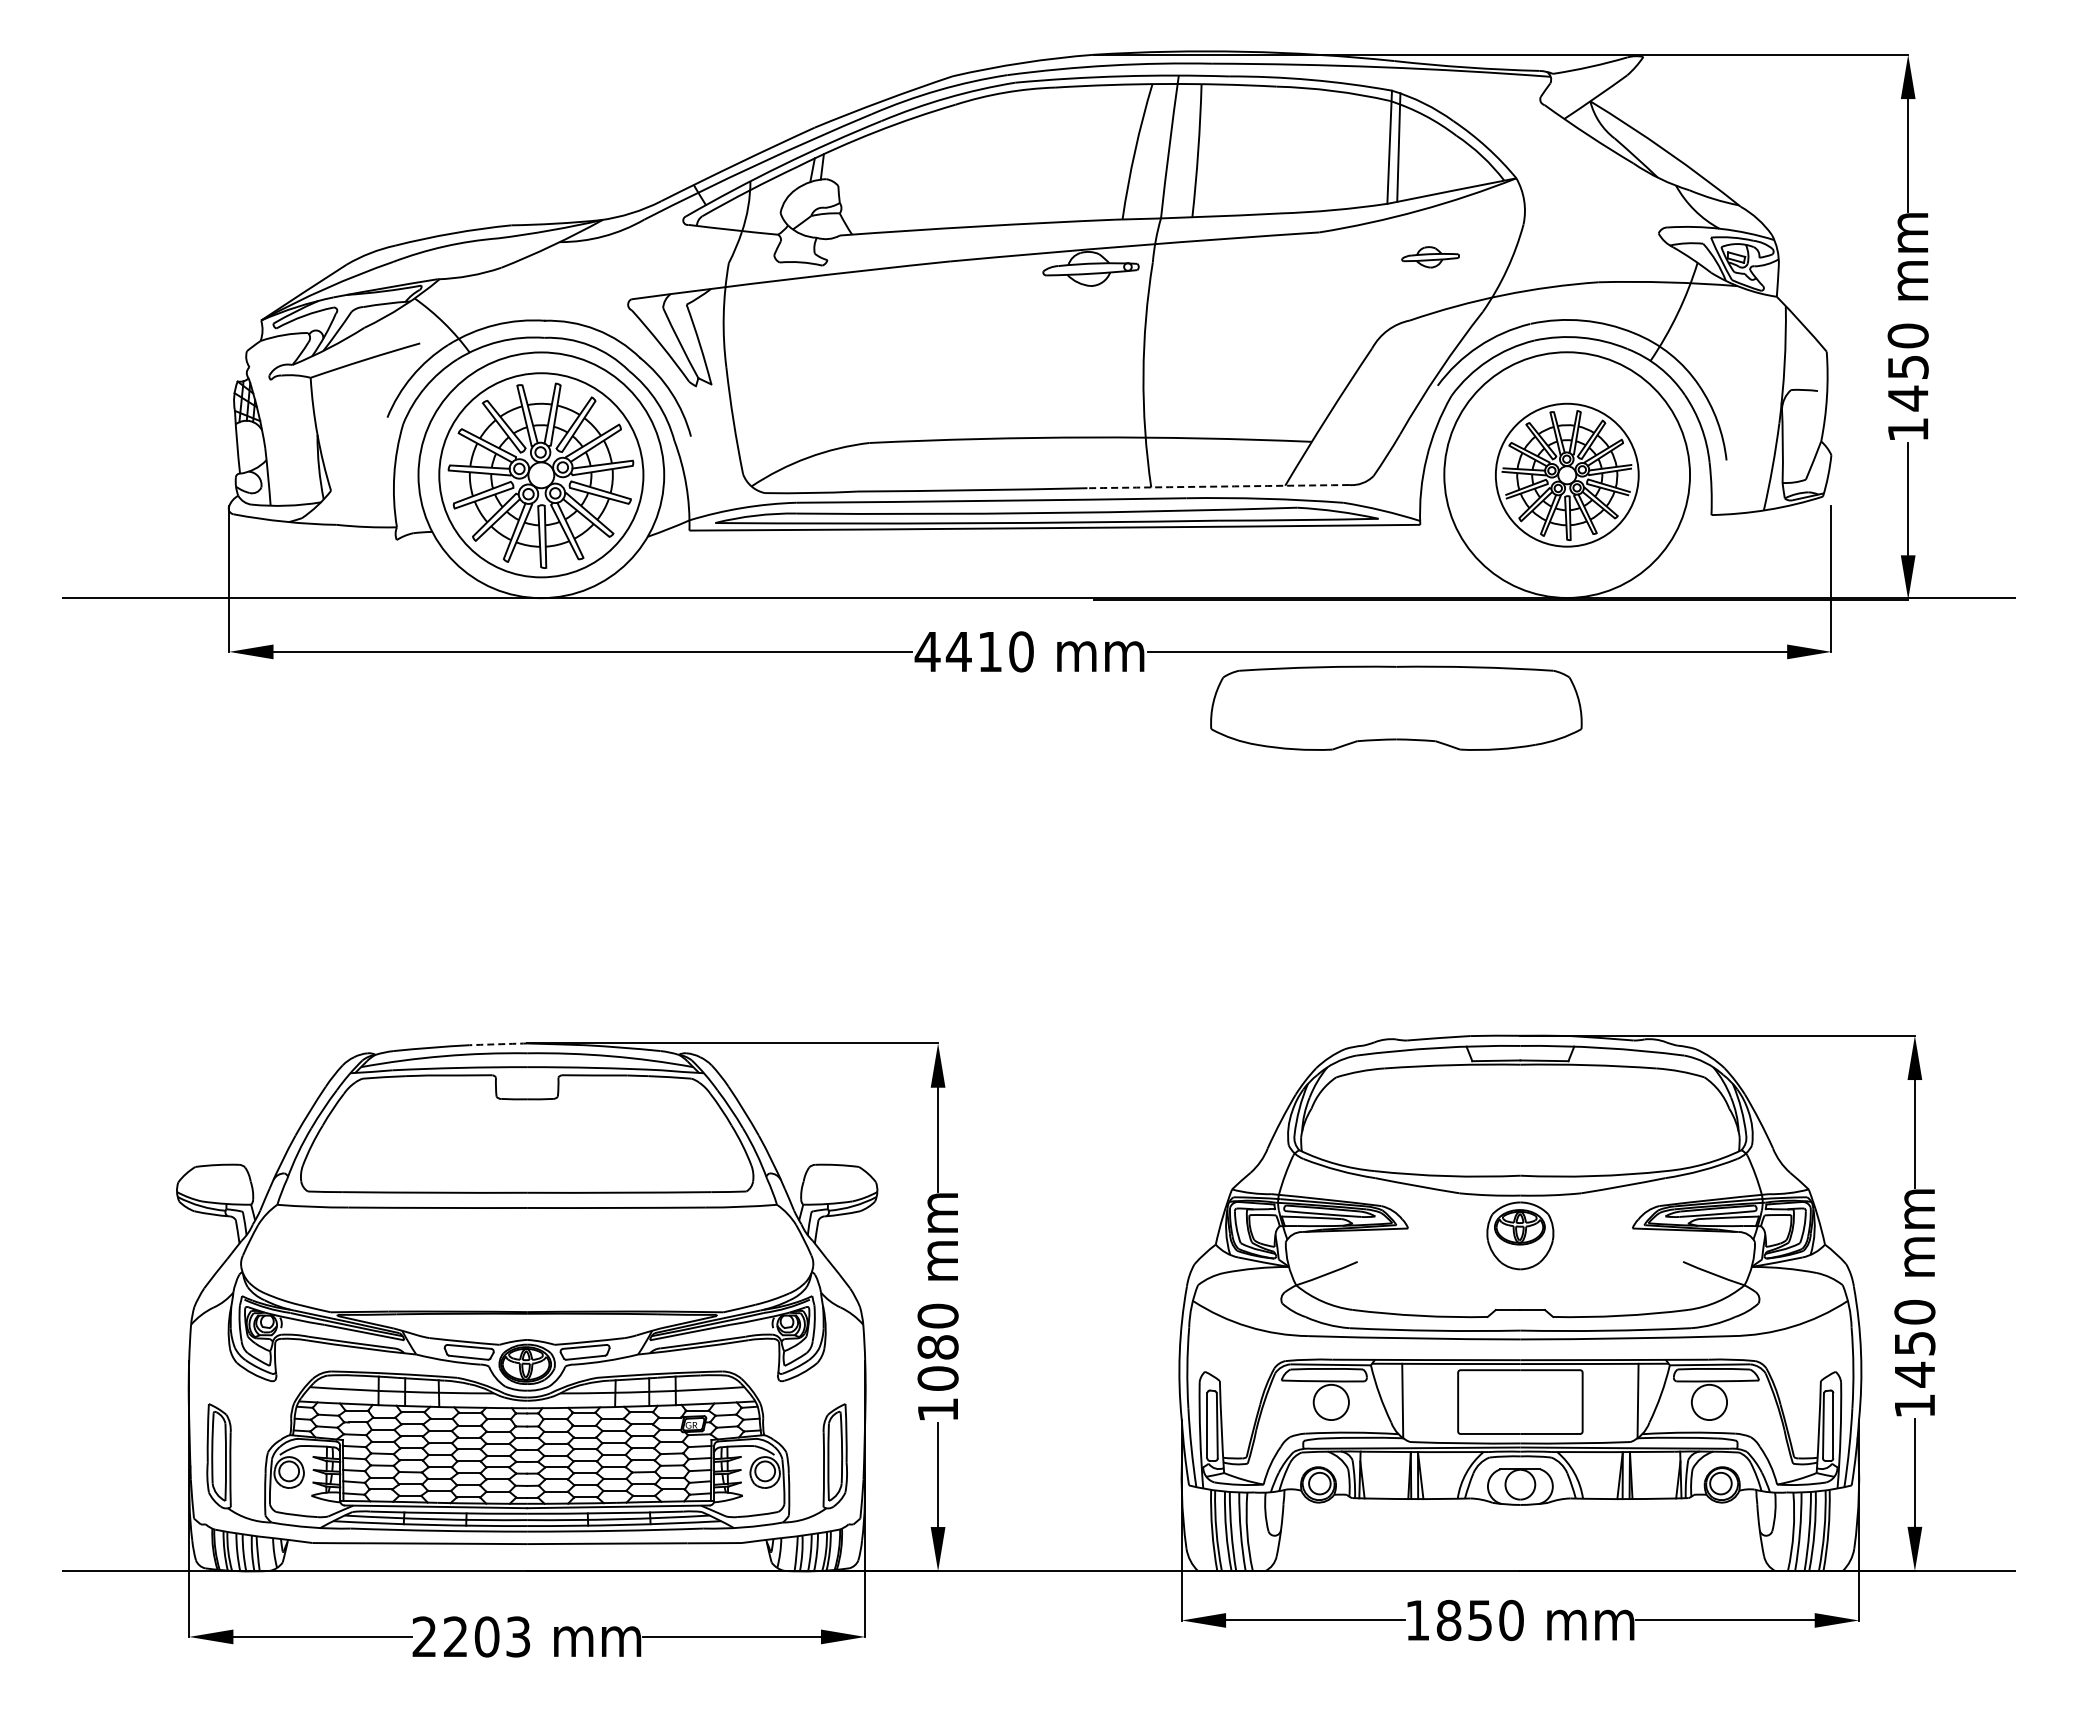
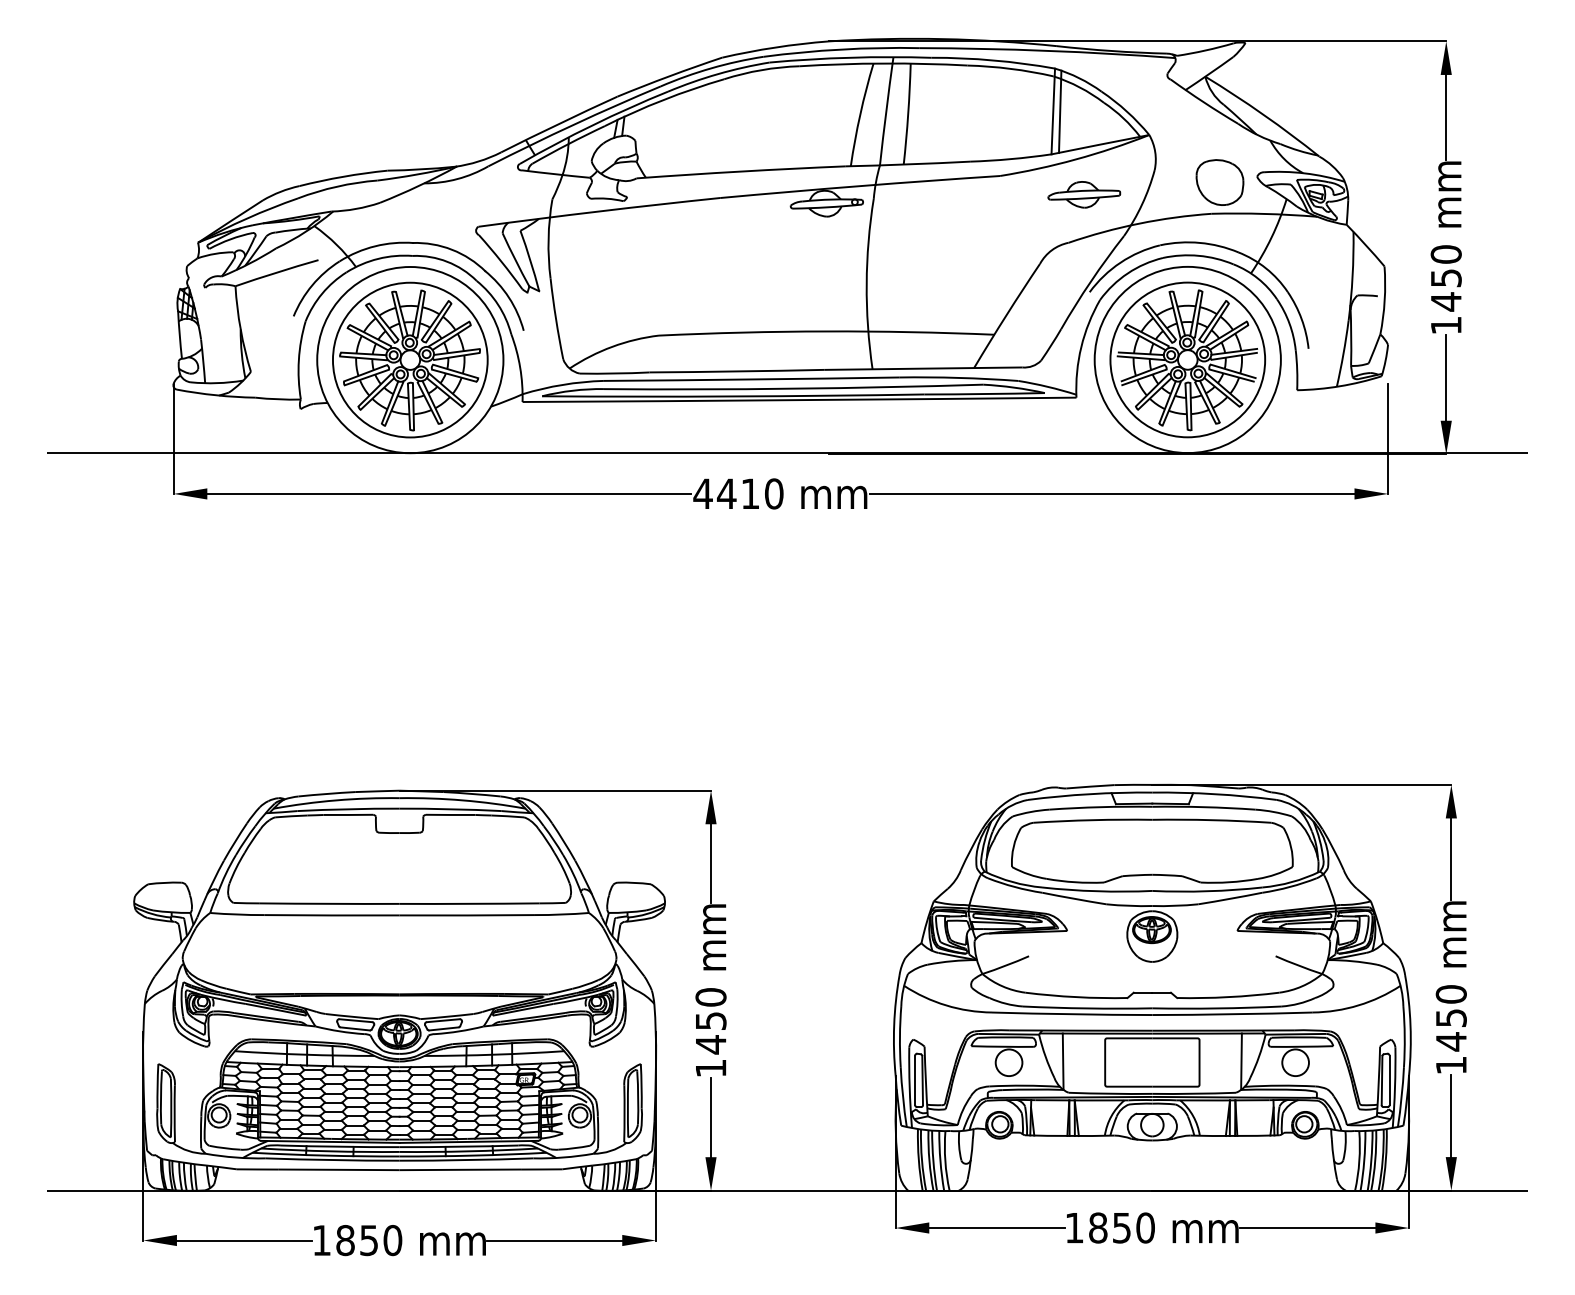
part: (1609, 240) -> (1219, 182), added
part: (1430, 257) -> (1084, 195), size x1.67
part: (1567, 475) -> (1188, 360), size x1.43
arc: (1218, 486) -> (923, 368), dashed -> solid
part: (1396, 707) -> (1152, 850), moved
arc: (498, 1044) -> (377, 791), dashed -> solid
text: (937, 1363) -> (710, 1033), 1080 -> 1450
text: (471, 1636) -> (357, 1240), 2203 -> 1850

